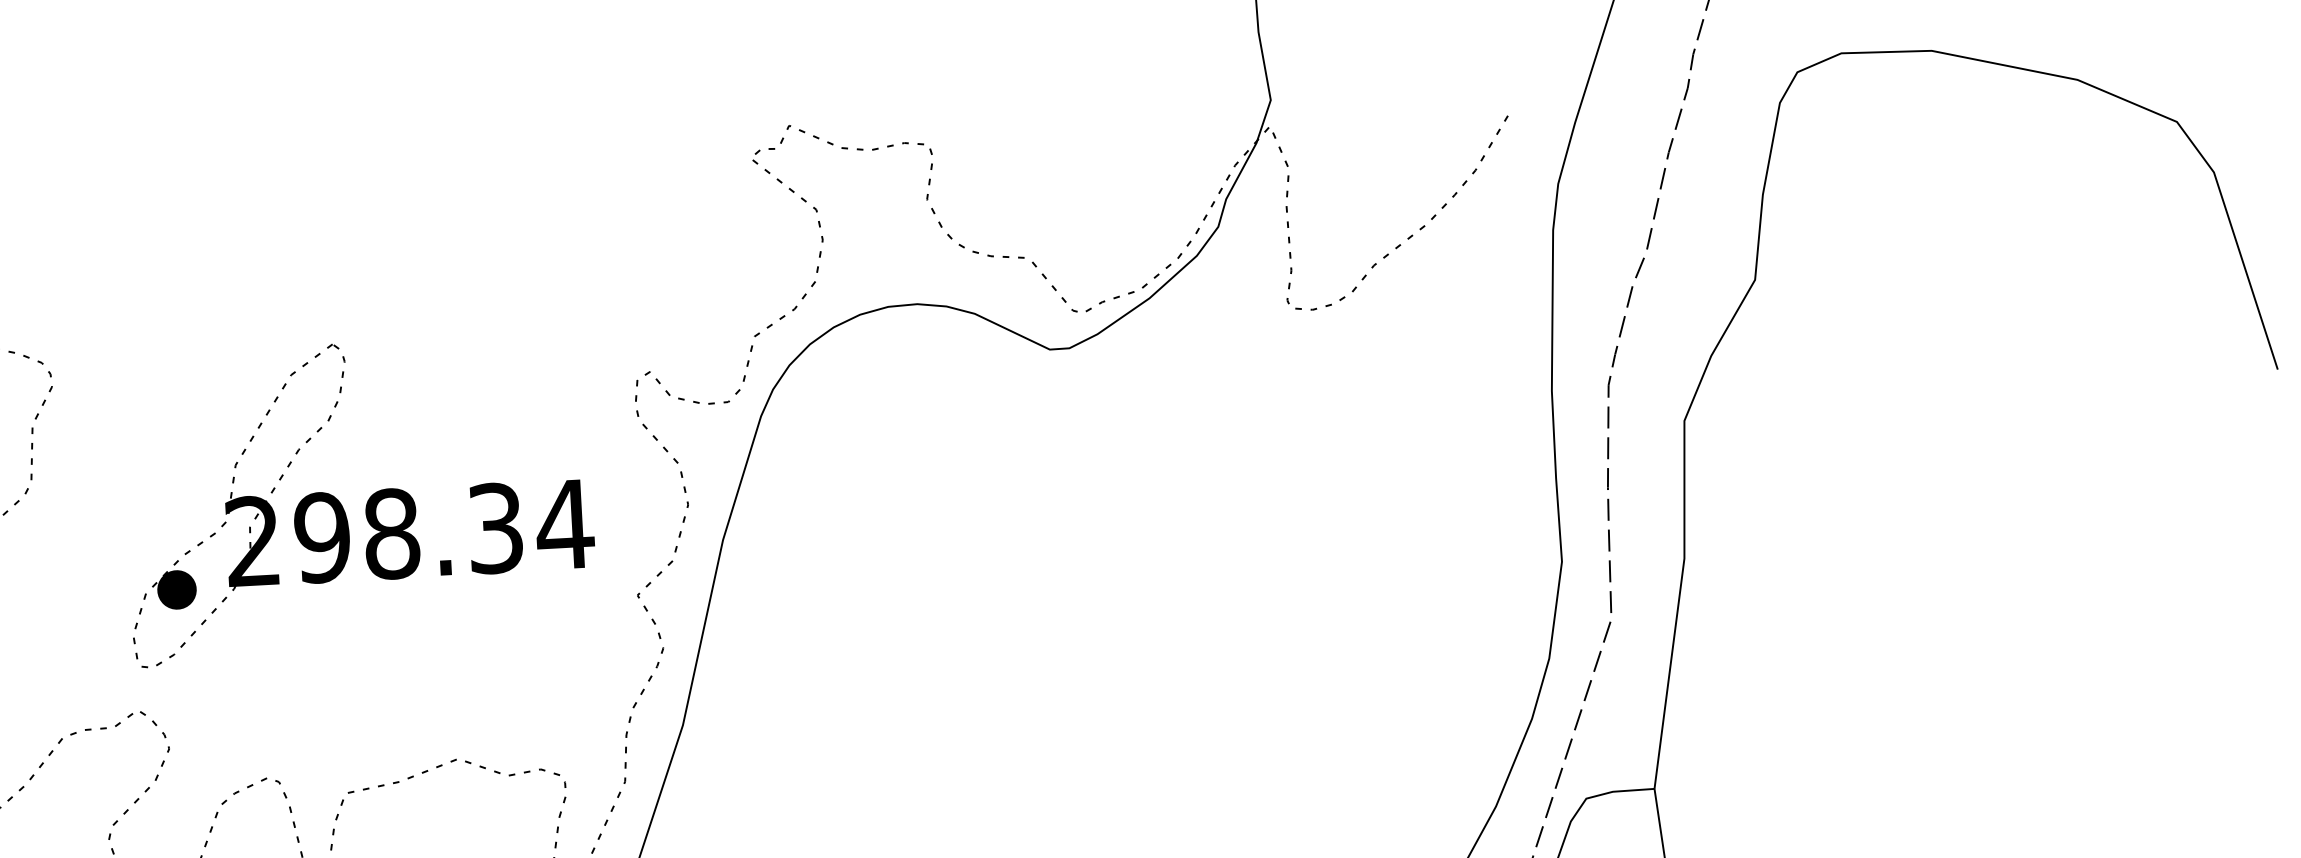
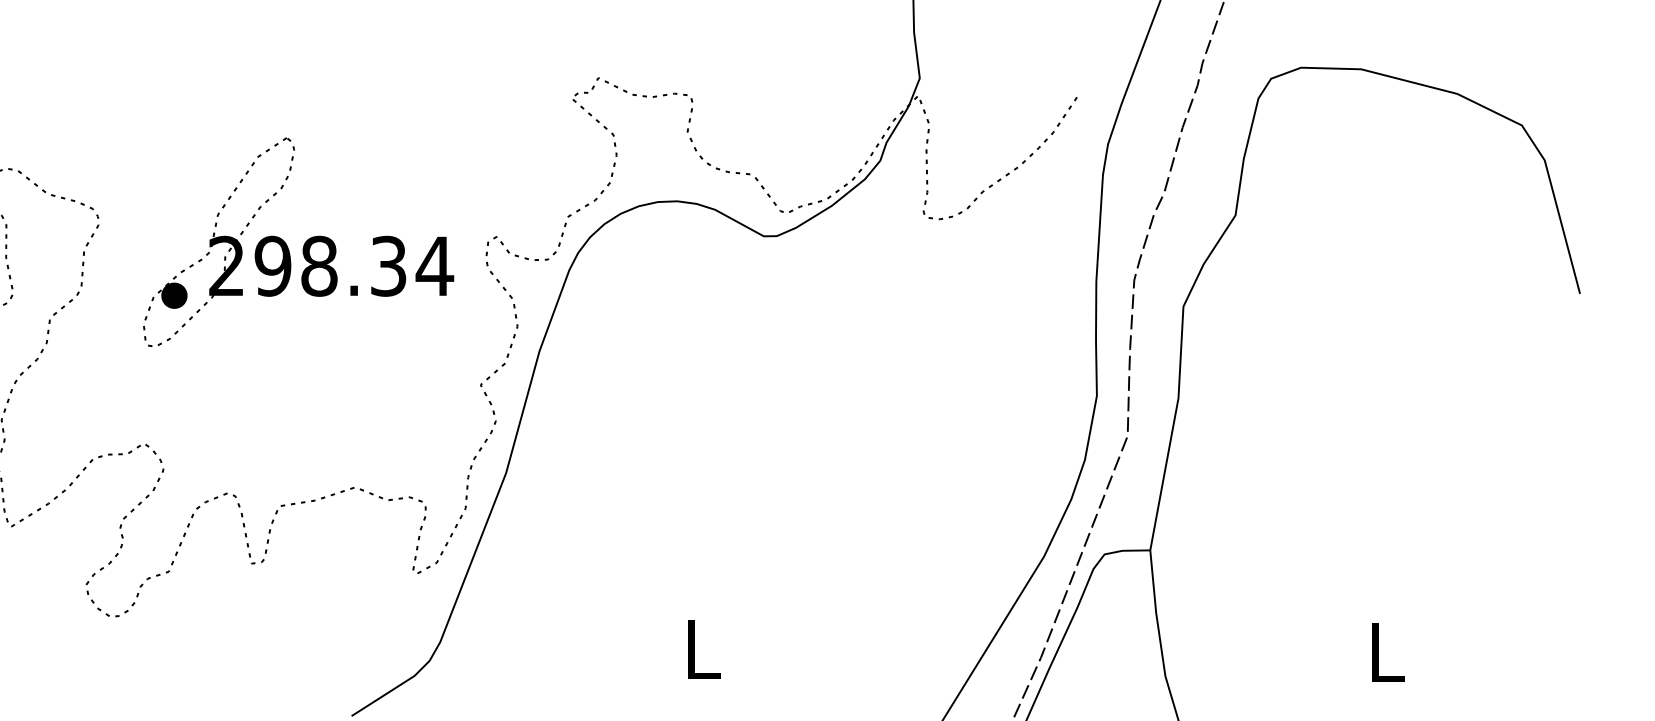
part: (367, 501) -> (304, 243), moved

